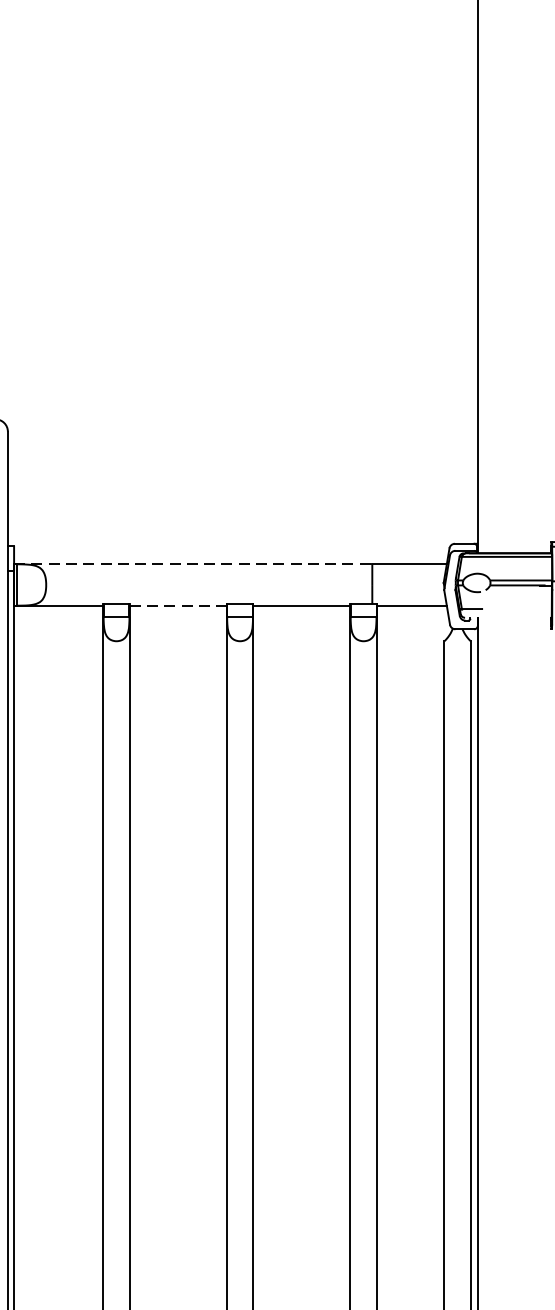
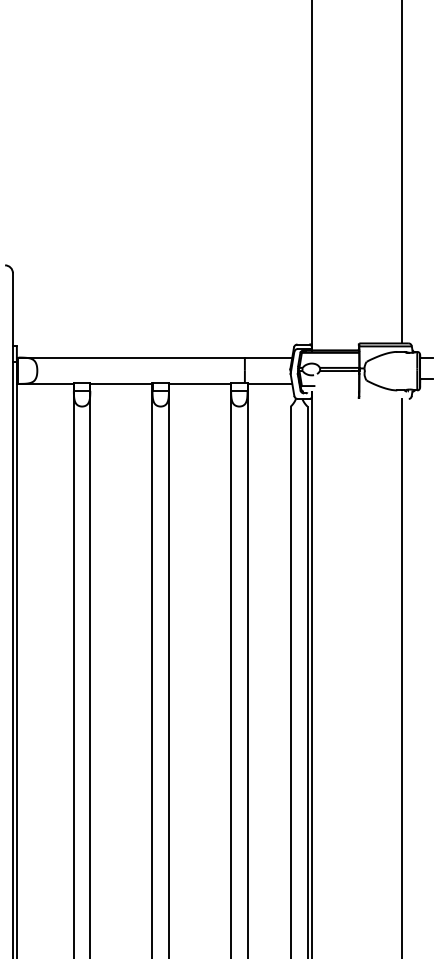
line: (194, 564) -> (131, 357), dashed -> solid
line: (178, 606) -> (121, 384), dashed -> solid

